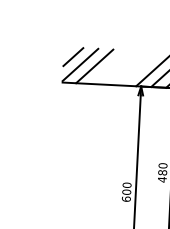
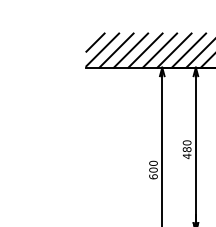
line: (109, 67) -> (130, 50), added
line: (124, 67) -> (145, 50), added
line: (139, 68) -> (159, 50), added

